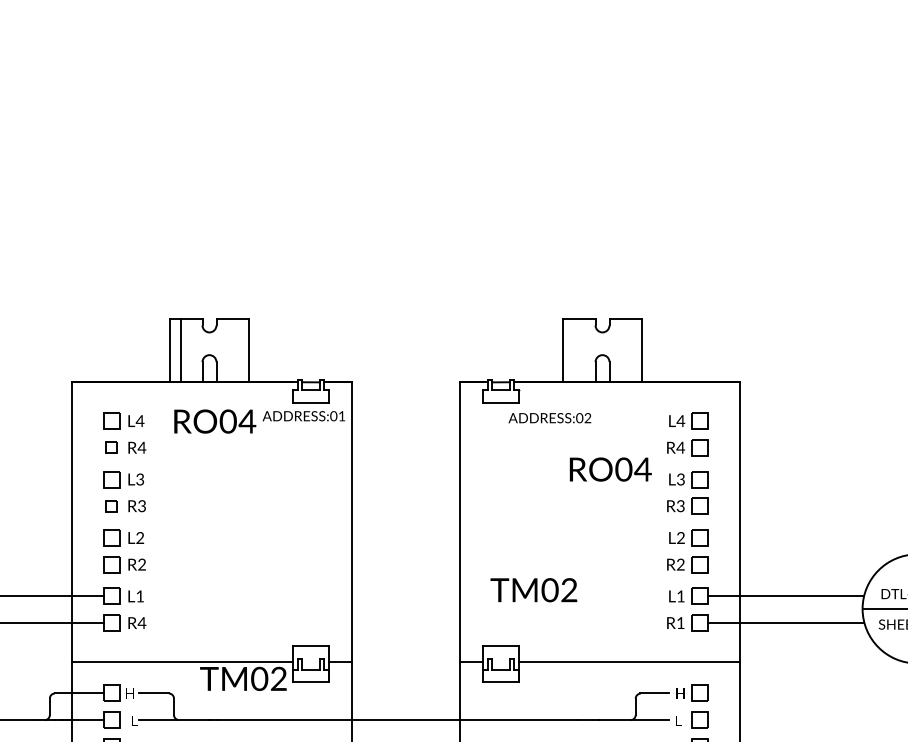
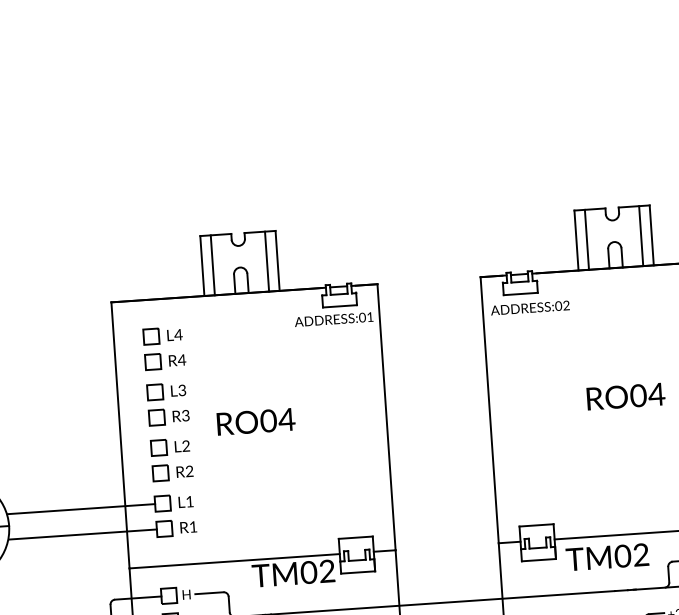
line: (237, 350) -> (266, 261), added
line: (574, 350) -> (587, 239), added
line: (631, 350) -> (641, 235), added
text: (549, 418) -> (529, 308), moved
text: (215, 421) -> (256, 421), moved
part: (111, 447) -> (152, 361), size x1.43
text: (610, 469) -> (625, 396), moved
part: (111, 505) -> (156, 417), size x1.43
text: (533, 590) -> (607, 557), moved
text: (141, 622) -> (192, 526), R4 -> R1

